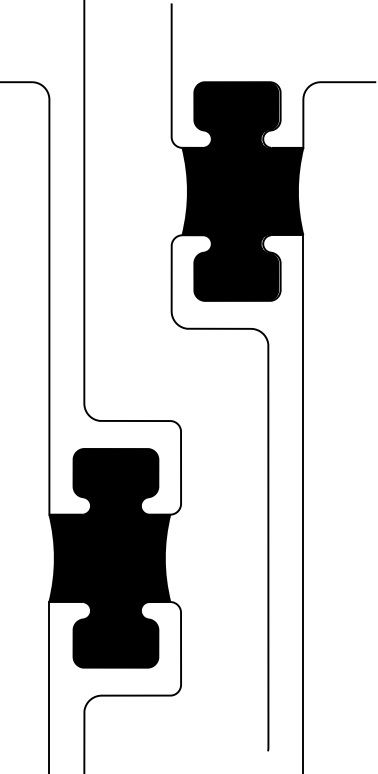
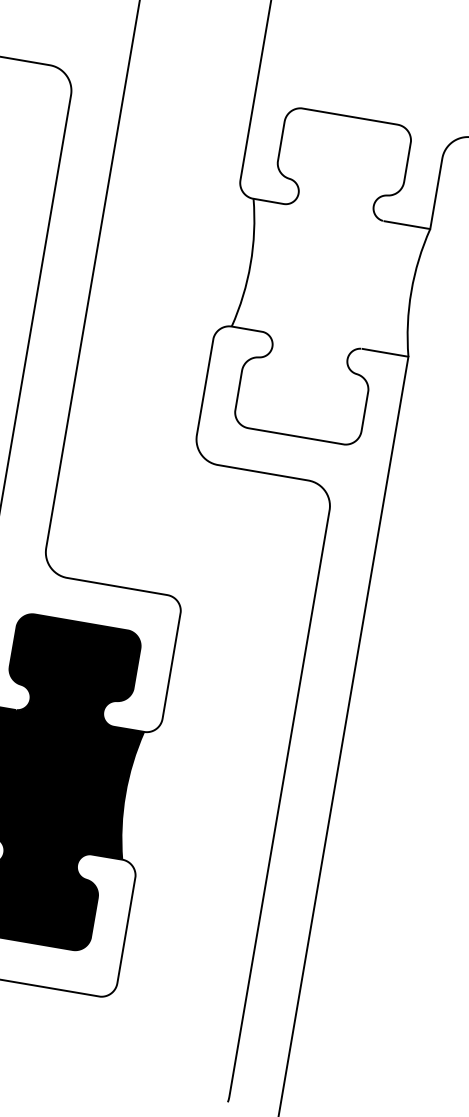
fill: (242, 191) -> (330, 277), removed

